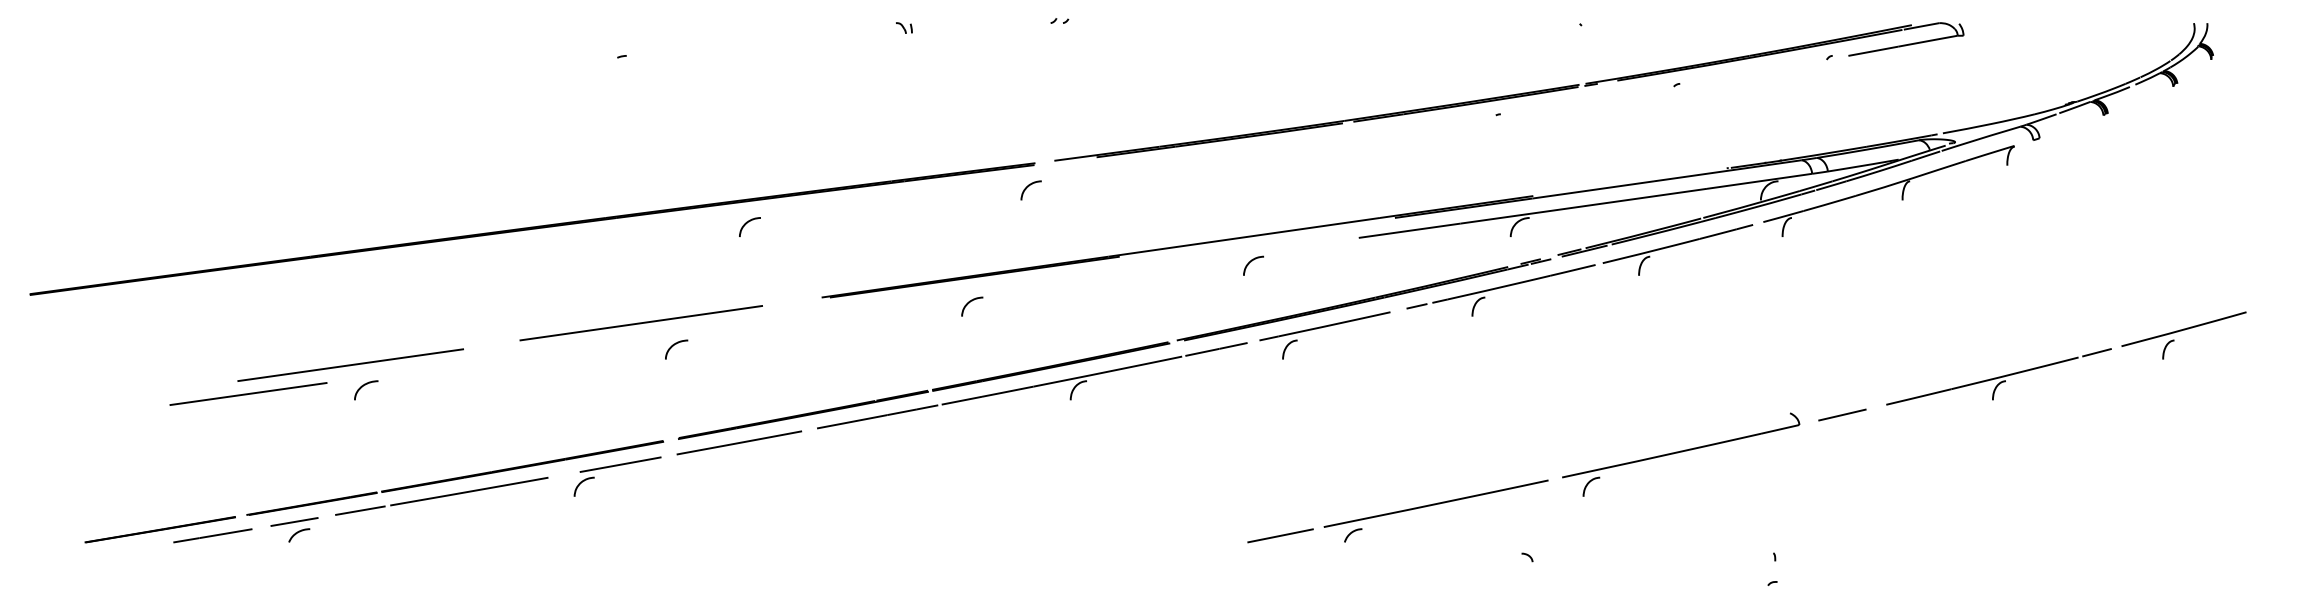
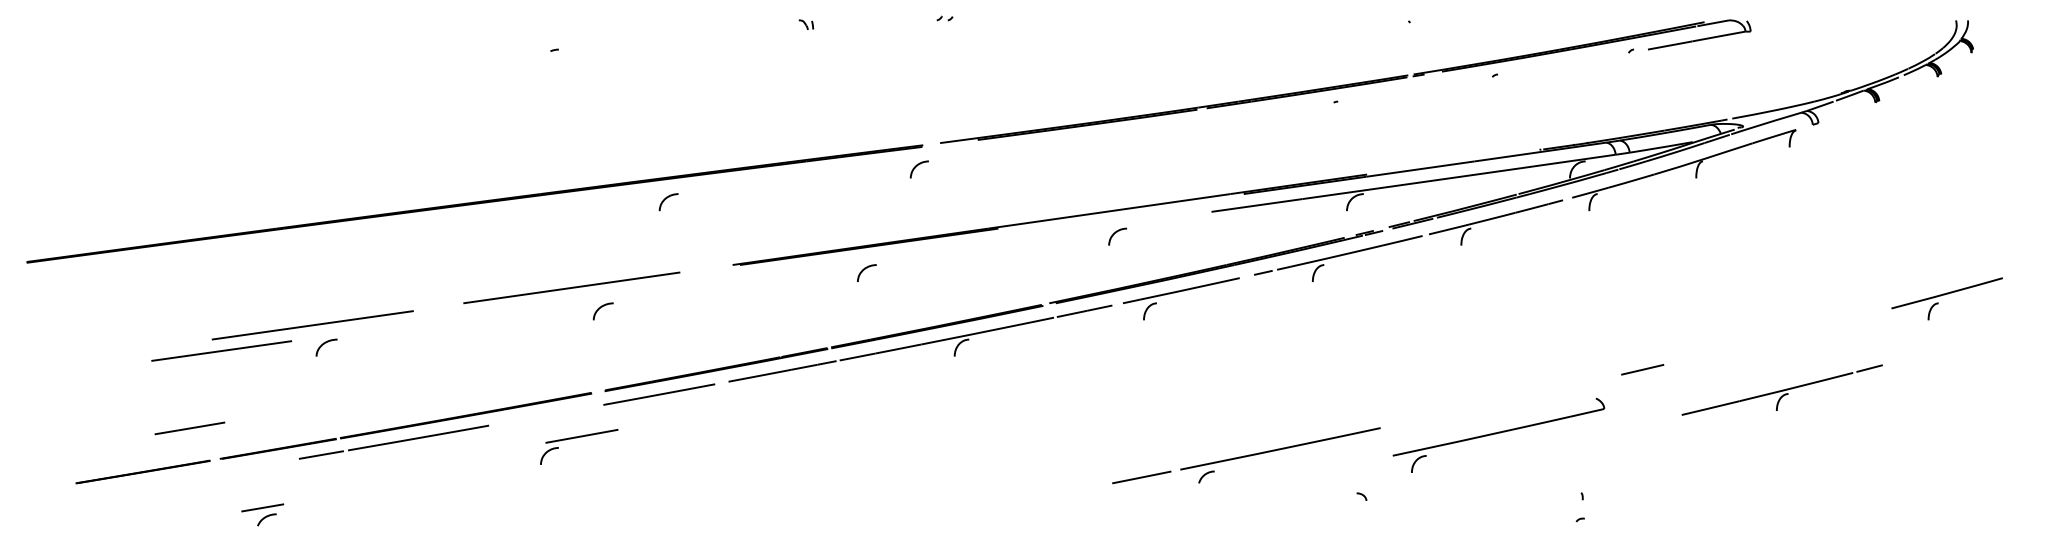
part: (1998, 376) -> (1781, 389), moved
part: (1681, 454) -> (1499, 435), moved
part: (617, 466) -> (579, 437), moved
part: (294, 529) -> (262, 514), moved
line: (212, 535) -> (189, 428), moved

